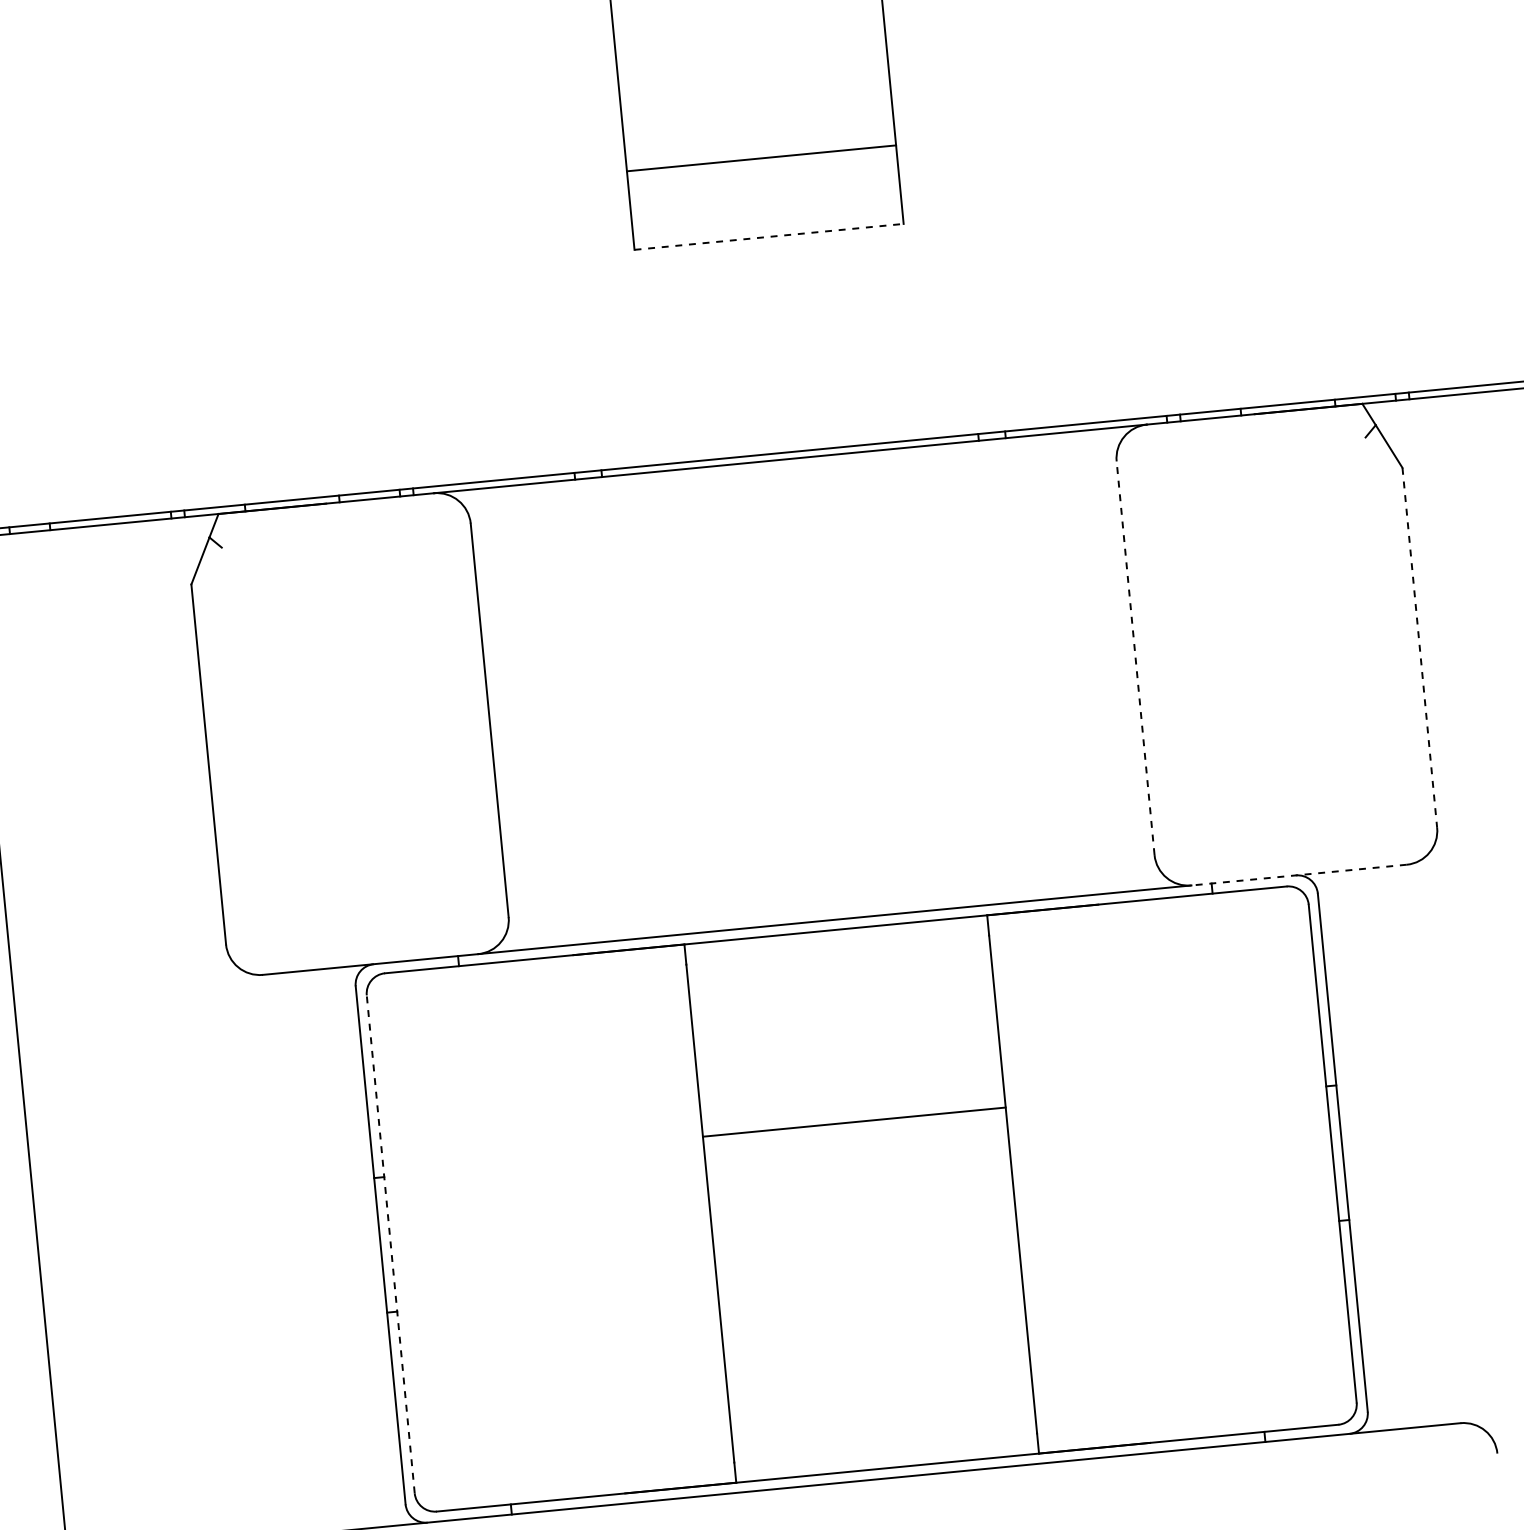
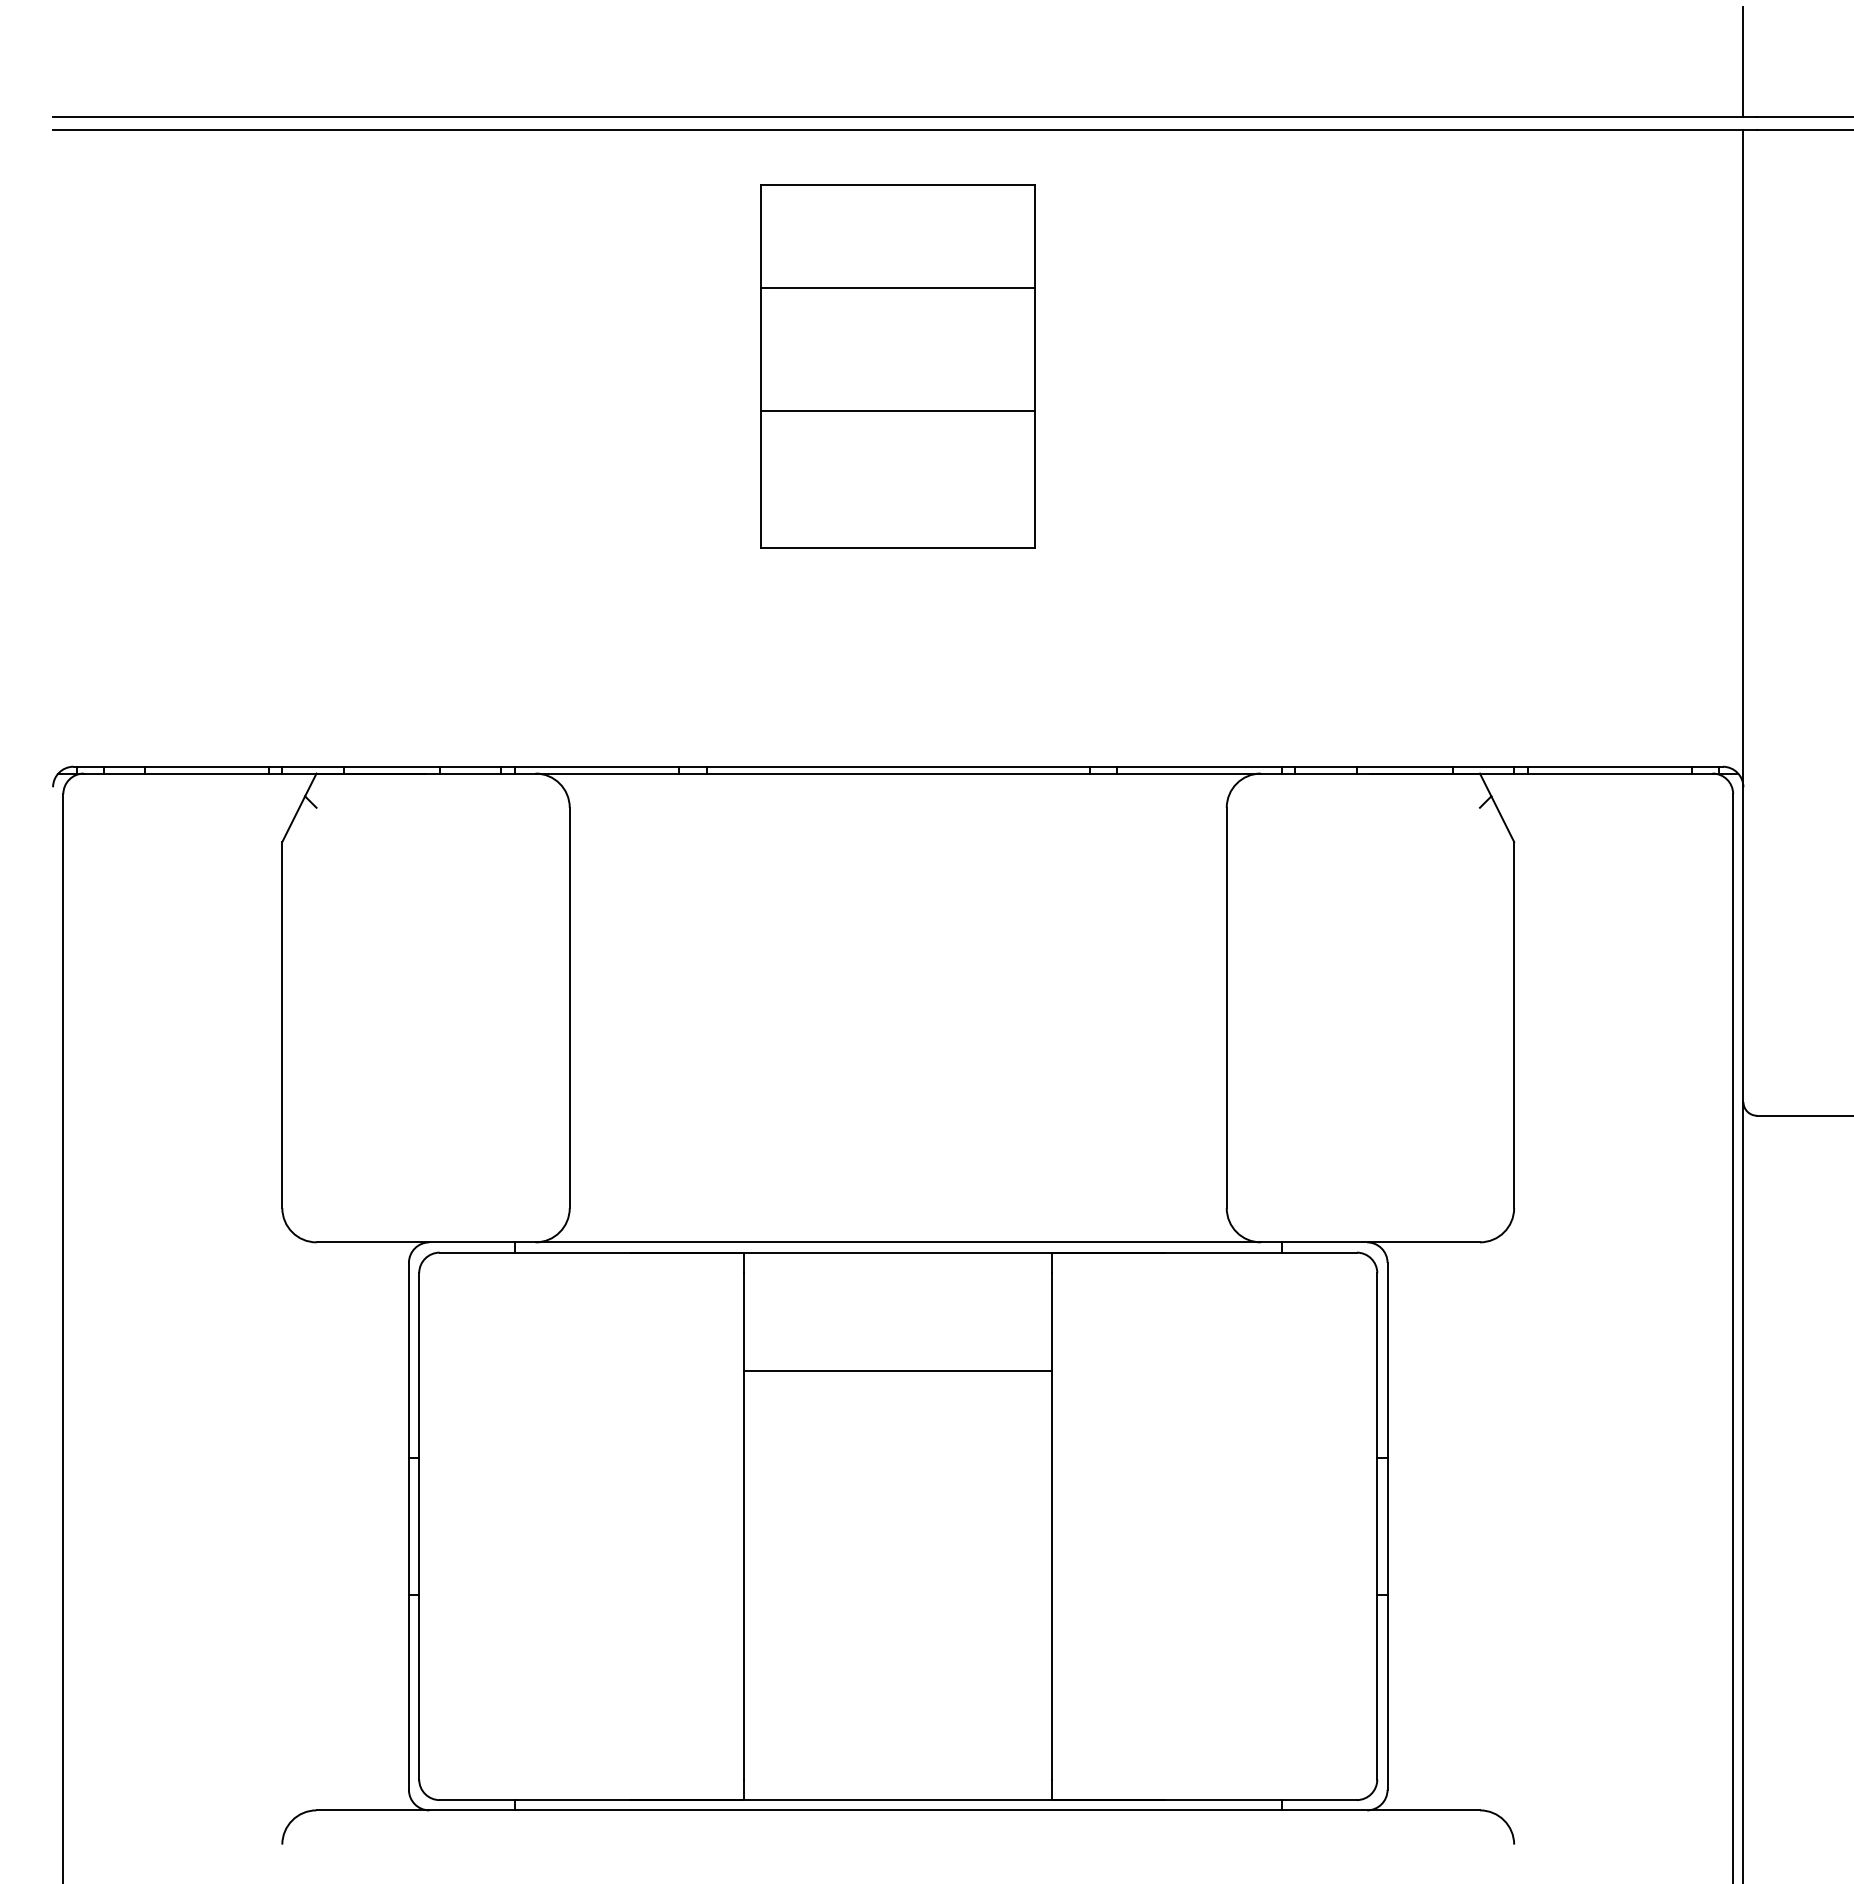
line: (761, 157) -> (898, 410), moved
line: (769, 236) -> (898, 547), dashed -> solid
line: (1420, 648) -> (1514, 1025), dashed -> solid
line: (1135, 657) -> (1226, 1007), dashed -> solid
line: (1298, 875) -> (1369, 1242), dashed -> solid
line: (854, 1122) -> (898, 1371), moved
line: (390, 1243) -> (419, 1525), dashed -> solid

